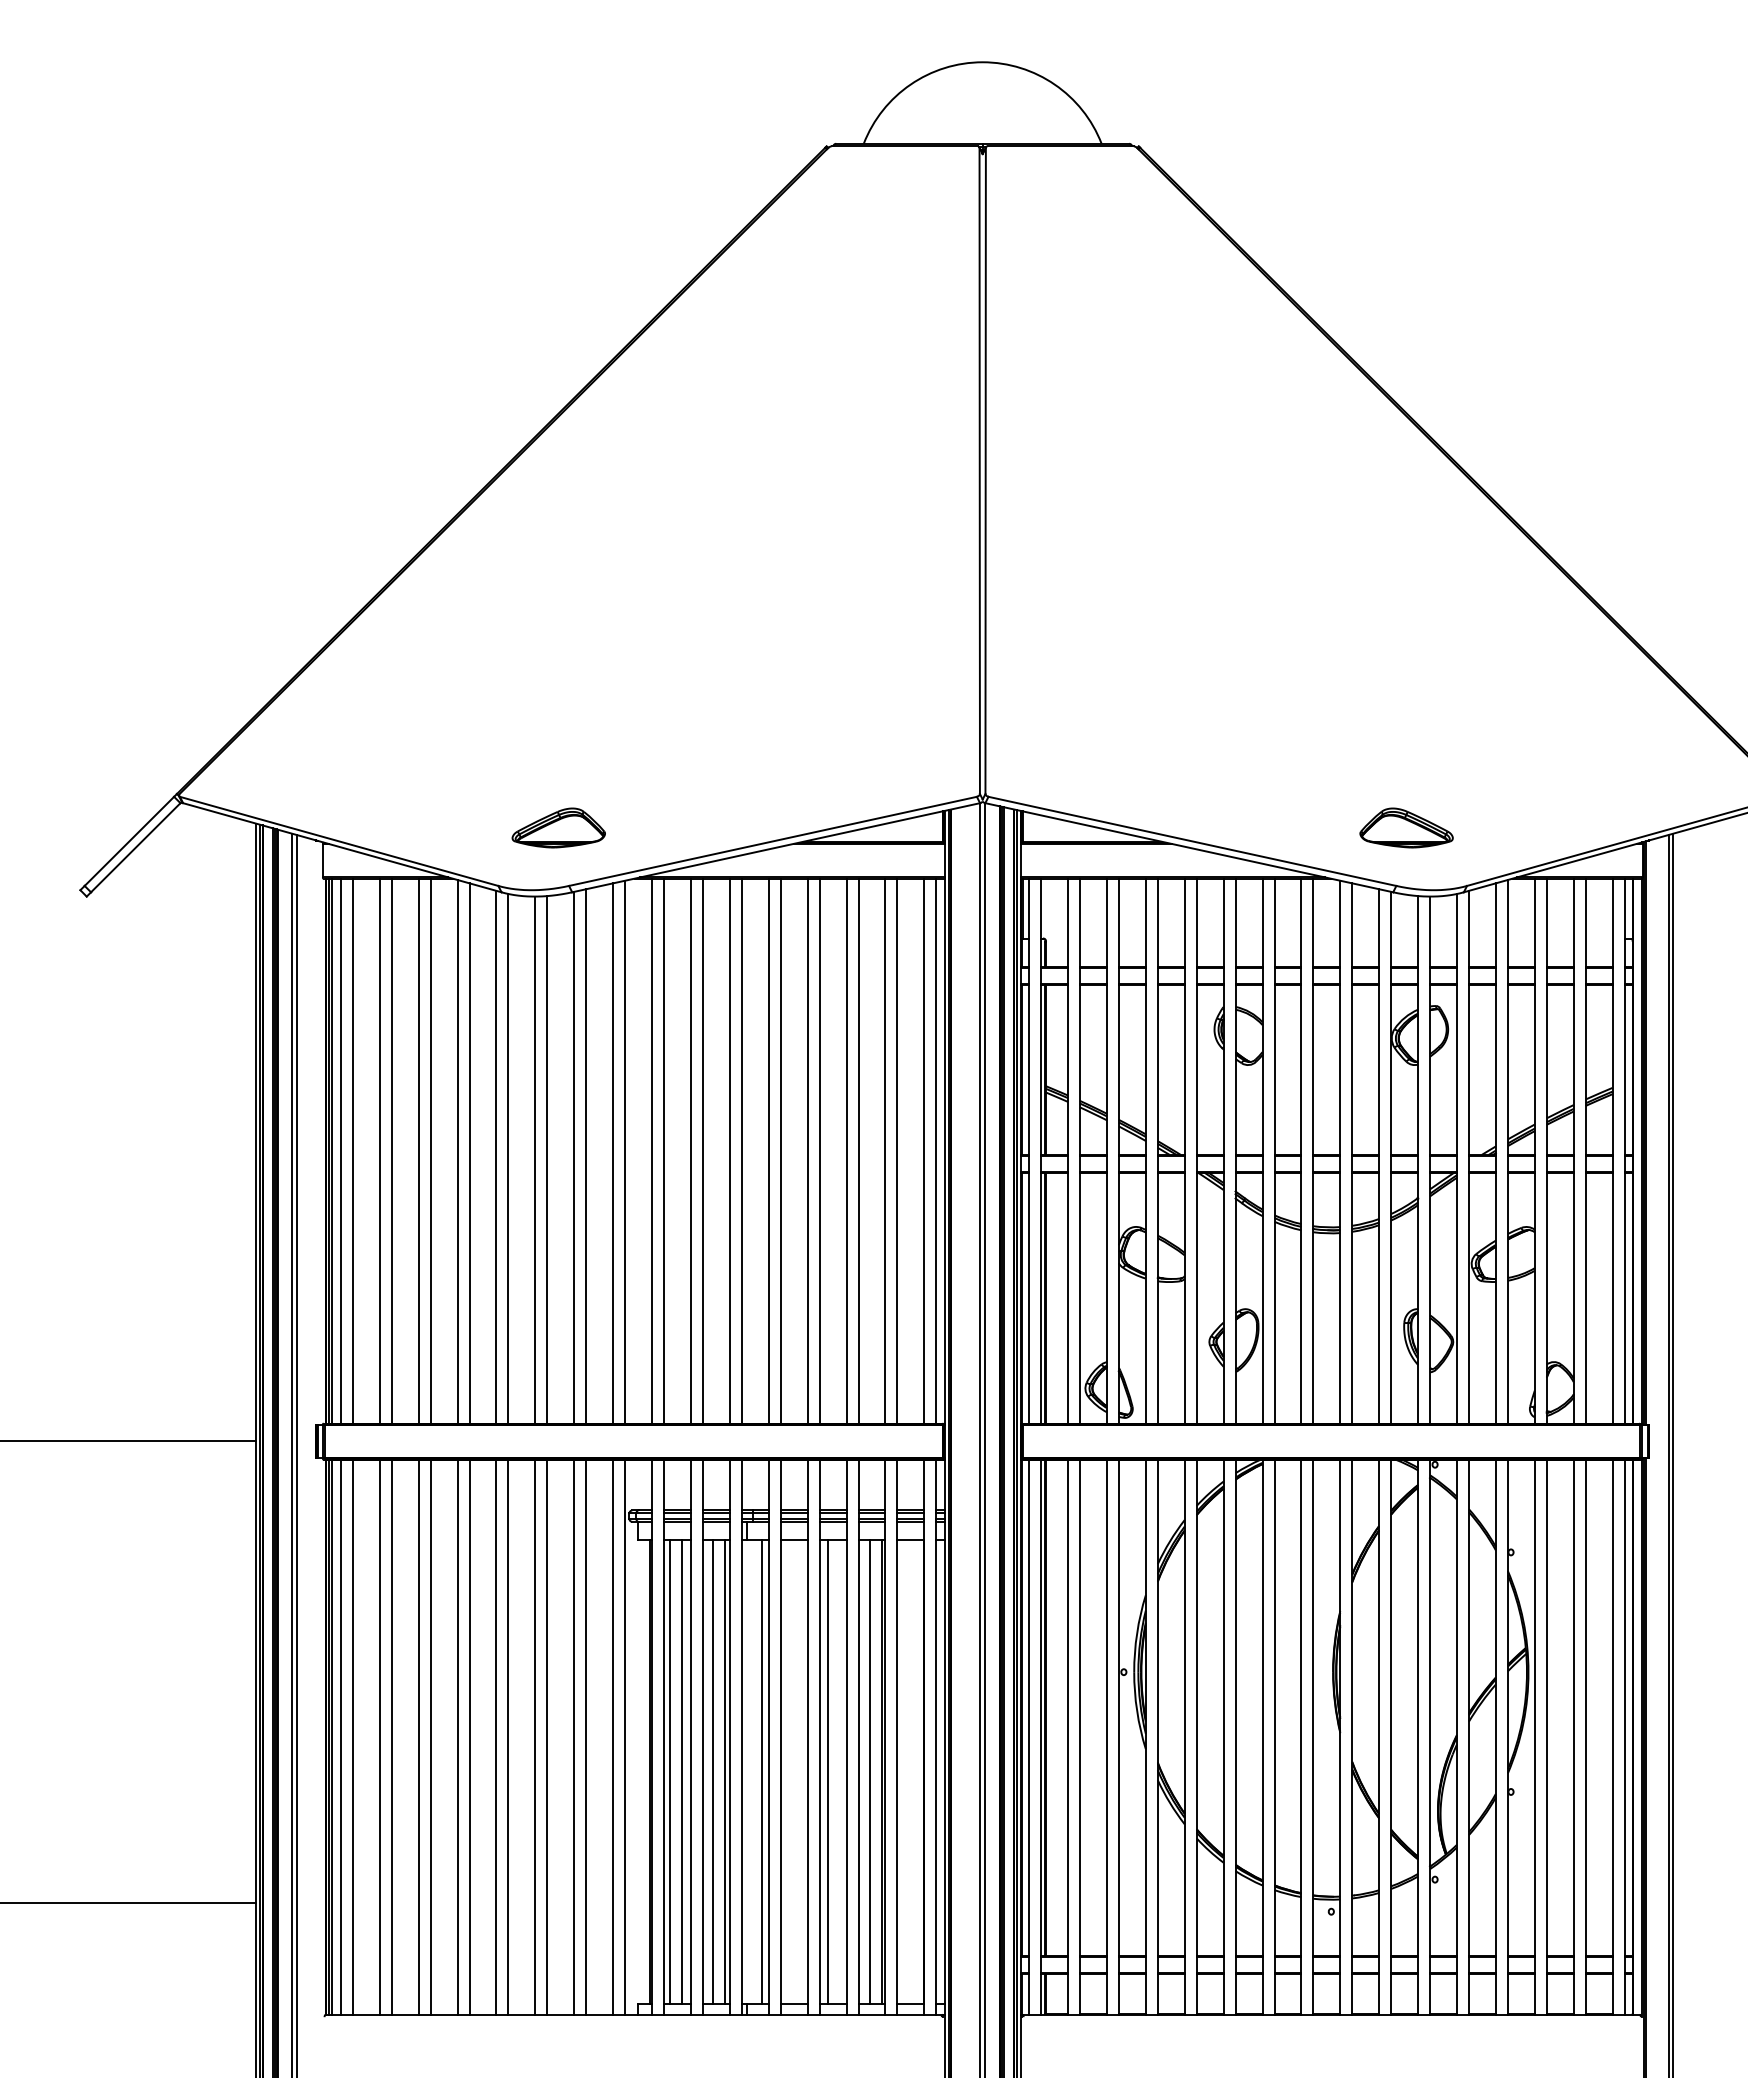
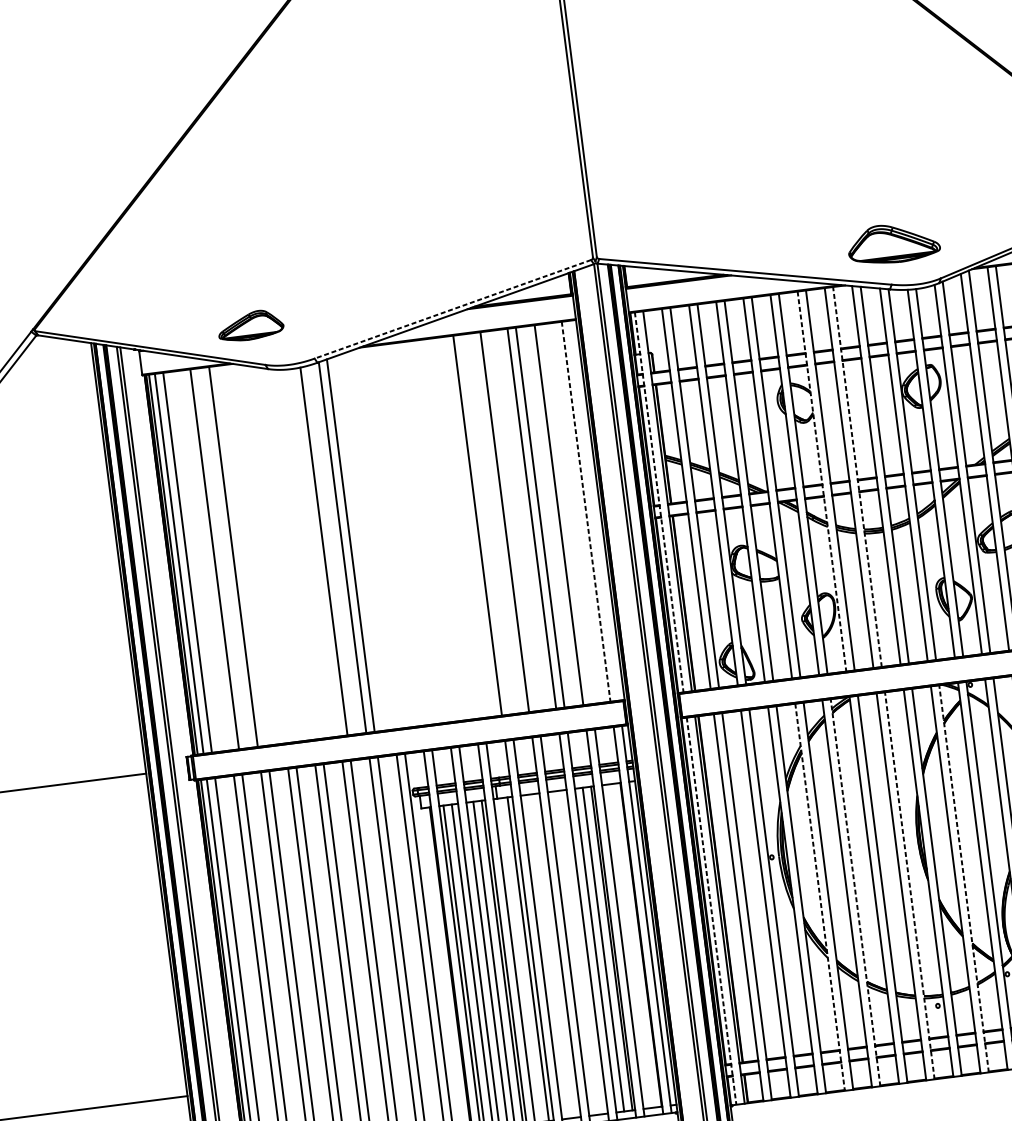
part: (558, 827) -> (250, 325), moved
part: (1406, 827) -> (893, 243), size x1.4
line: (772, 841) -> (452, 309), solid -> dashed
line: (379, 1150) -> (206, 560), removed
line: (430, 1150) -> (241, 555), removed
line: (652, 1150) -> (396, 535), removed
line: (664, 1150) -> (404, 534), removed
line: (690, 1150) -> (423, 532), removed
line: (702, 1150) -> (431, 531), removed
line: (729, 1150) -> (450, 528), removed
line: (741, 1150) -> (458, 527), removed
line: (780, 1150) -> (485, 524), removed
line: (819, 1150) -> (512, 520), removed
line: (897, 1150) -> (567, 513), removed
line: (936, 1150) -> (594, 510), removed
line: (457, 1151) -> (260, 553), removed
line: (625, 1151) -> (377, 538), removed
line: (924, 1151) -> (586, 512), solid -> dashed
line: (1029, 1151) -> (659, 502), solid -> dashed
line: (1262, 1151) -> (822, 481), solid -> dashed
line: (1313, 1151) -> (857, 477), solid -> dashed
line: (469, 1153) -> (269, 554), removed
line: (613, 1153) -> (369, 541), removed
line: (496, 1156) -> (288, 553), removed
line: (508, 1158) -> (296, 554), removed
line: (535, 1159) -> (315, 552), removed
line: (1029, 1737) -> (711, 911), solid -> dashed
line: (1184, 1737) -> (819, 897), solid -> dashed
line: (1235, 1737) -> (855, 892), solid -> dashed
line: (1313, 1737) -> (909, 885), solid -> dashed
line: (1391, 1737) -> (964, 879), solid -> dashed
line: (827, 1771) -> (574, 953), removed

